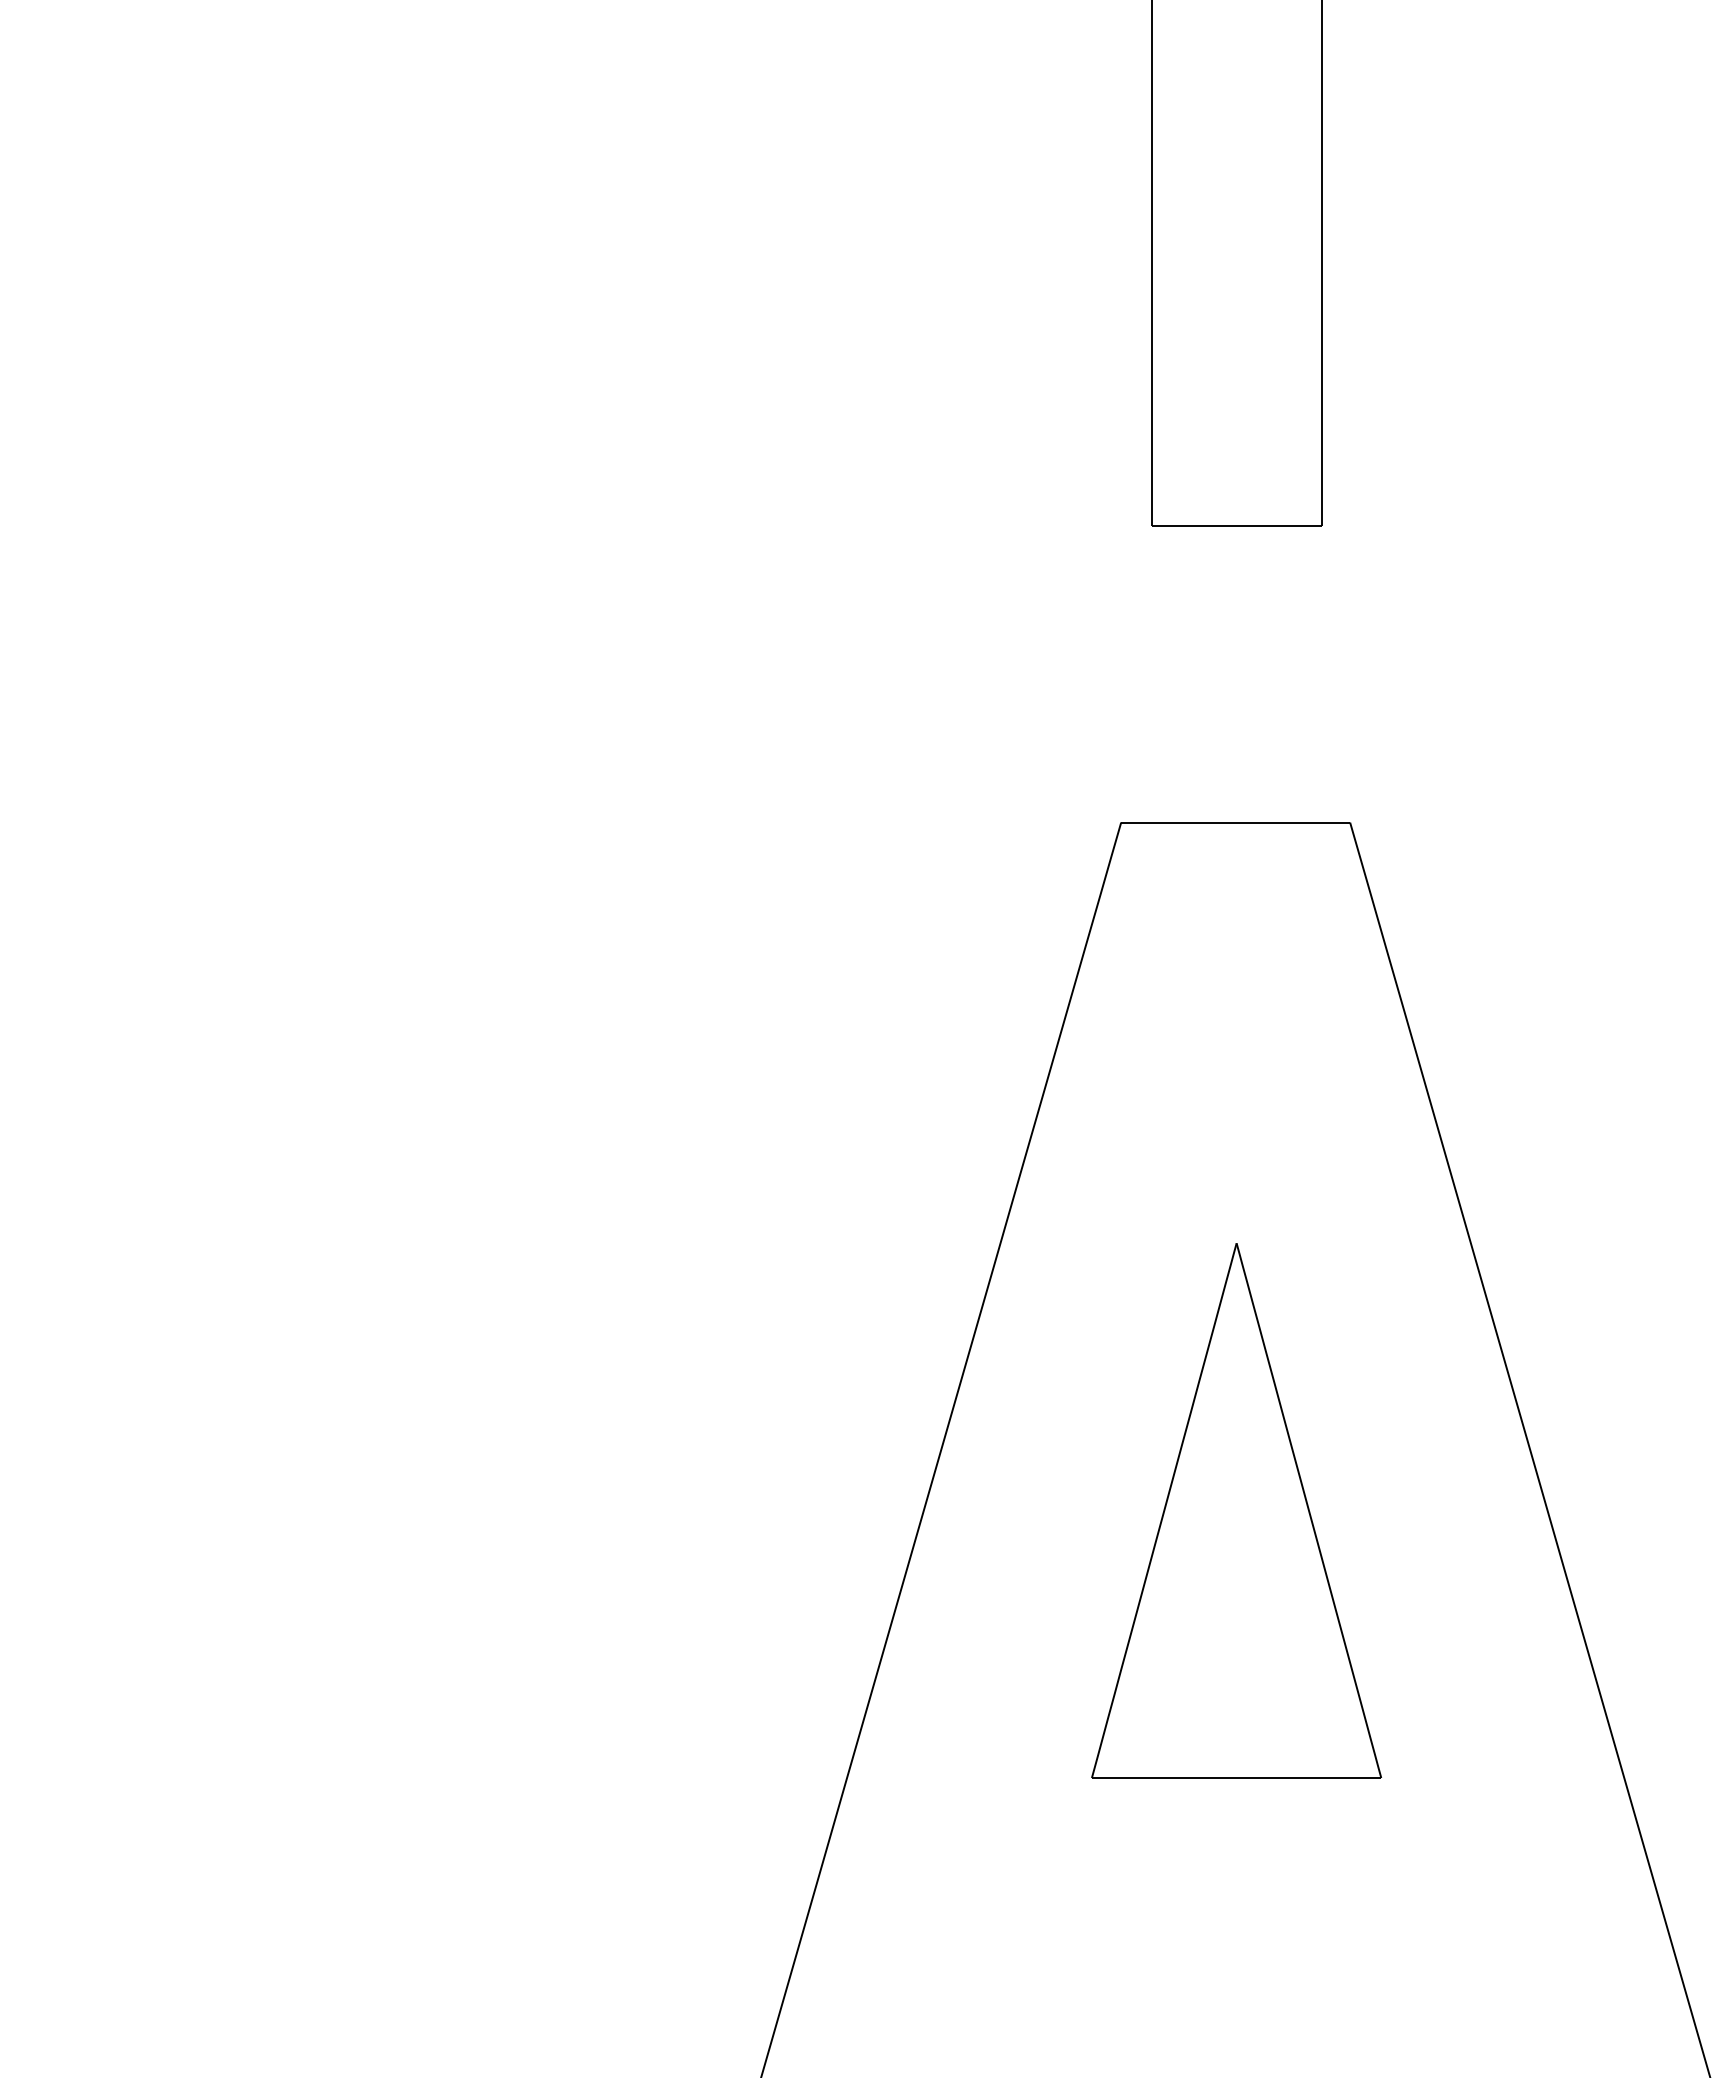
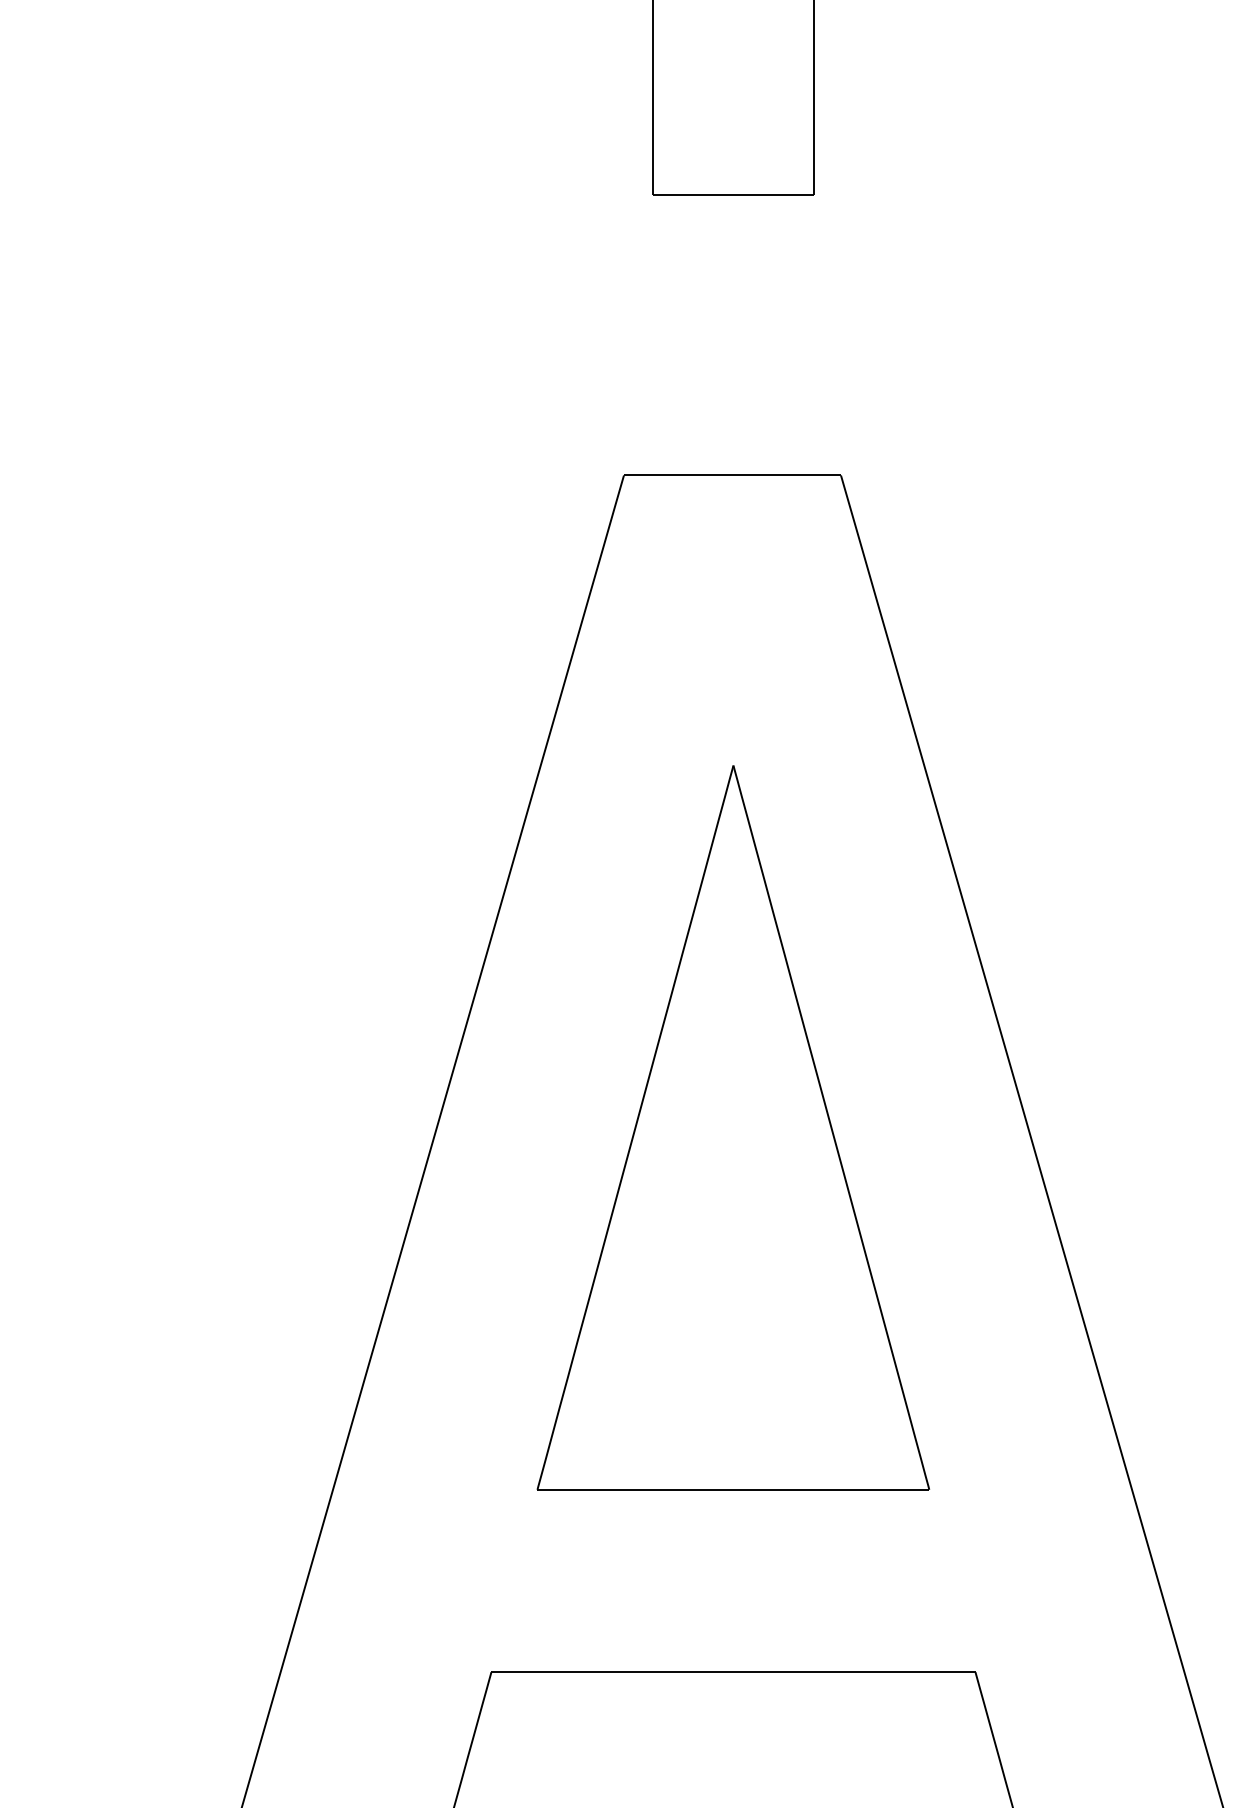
part: (1236, 1510) -> (733, 1127), size x1.43

